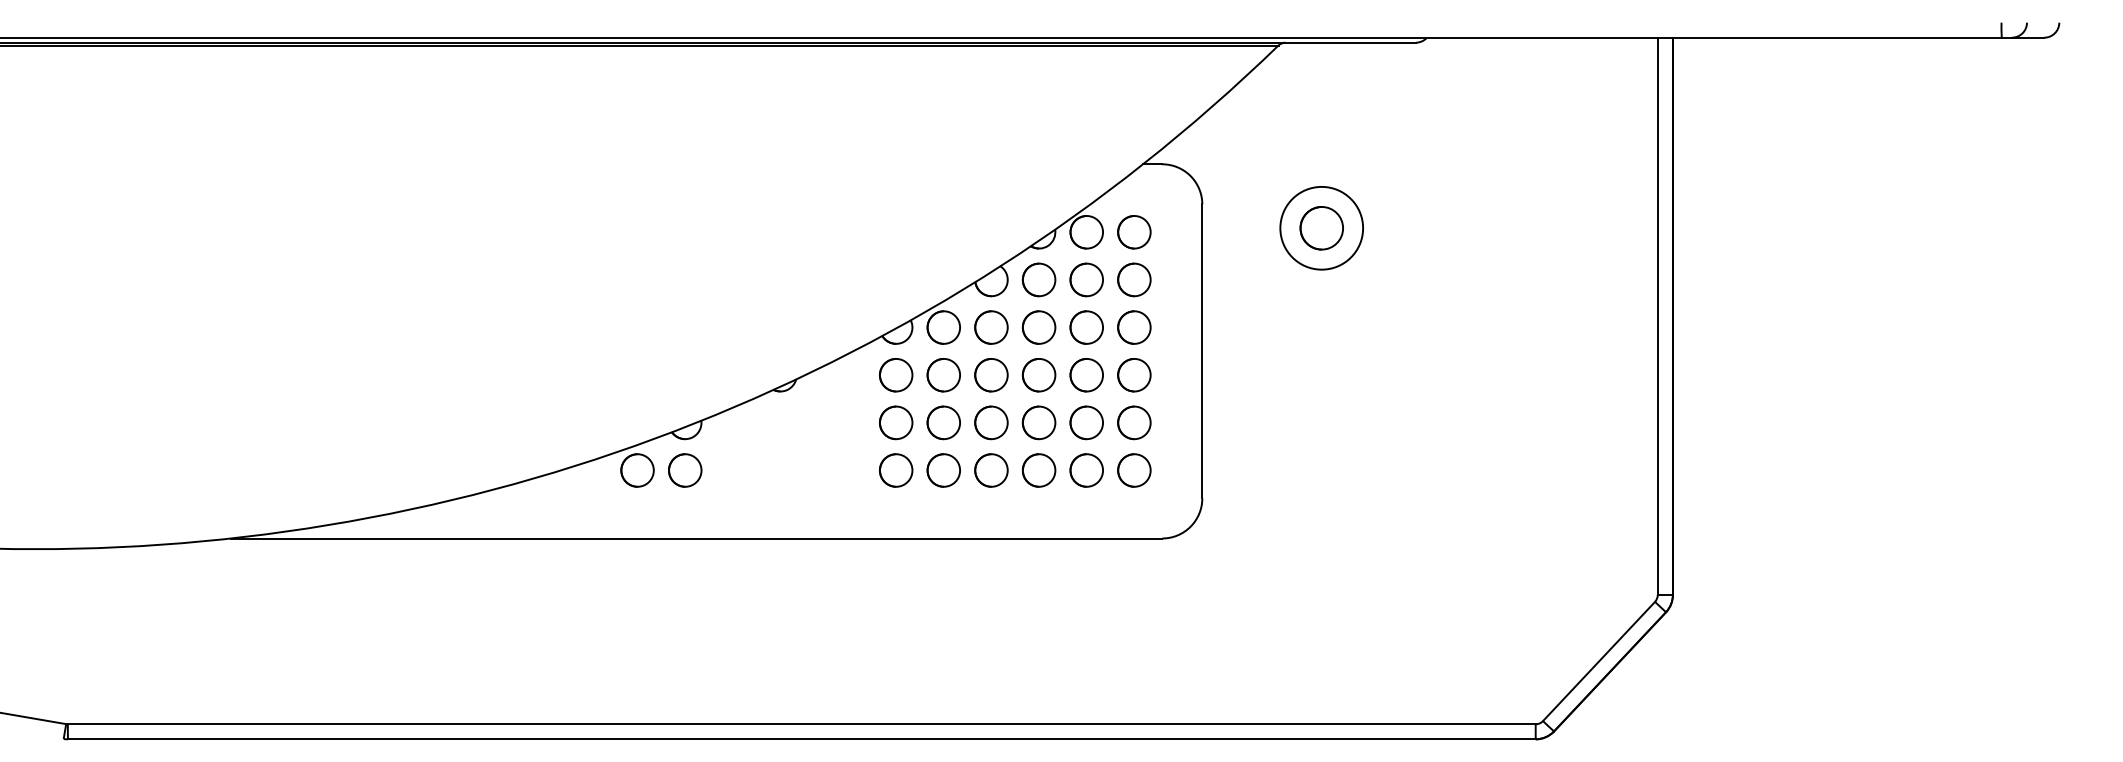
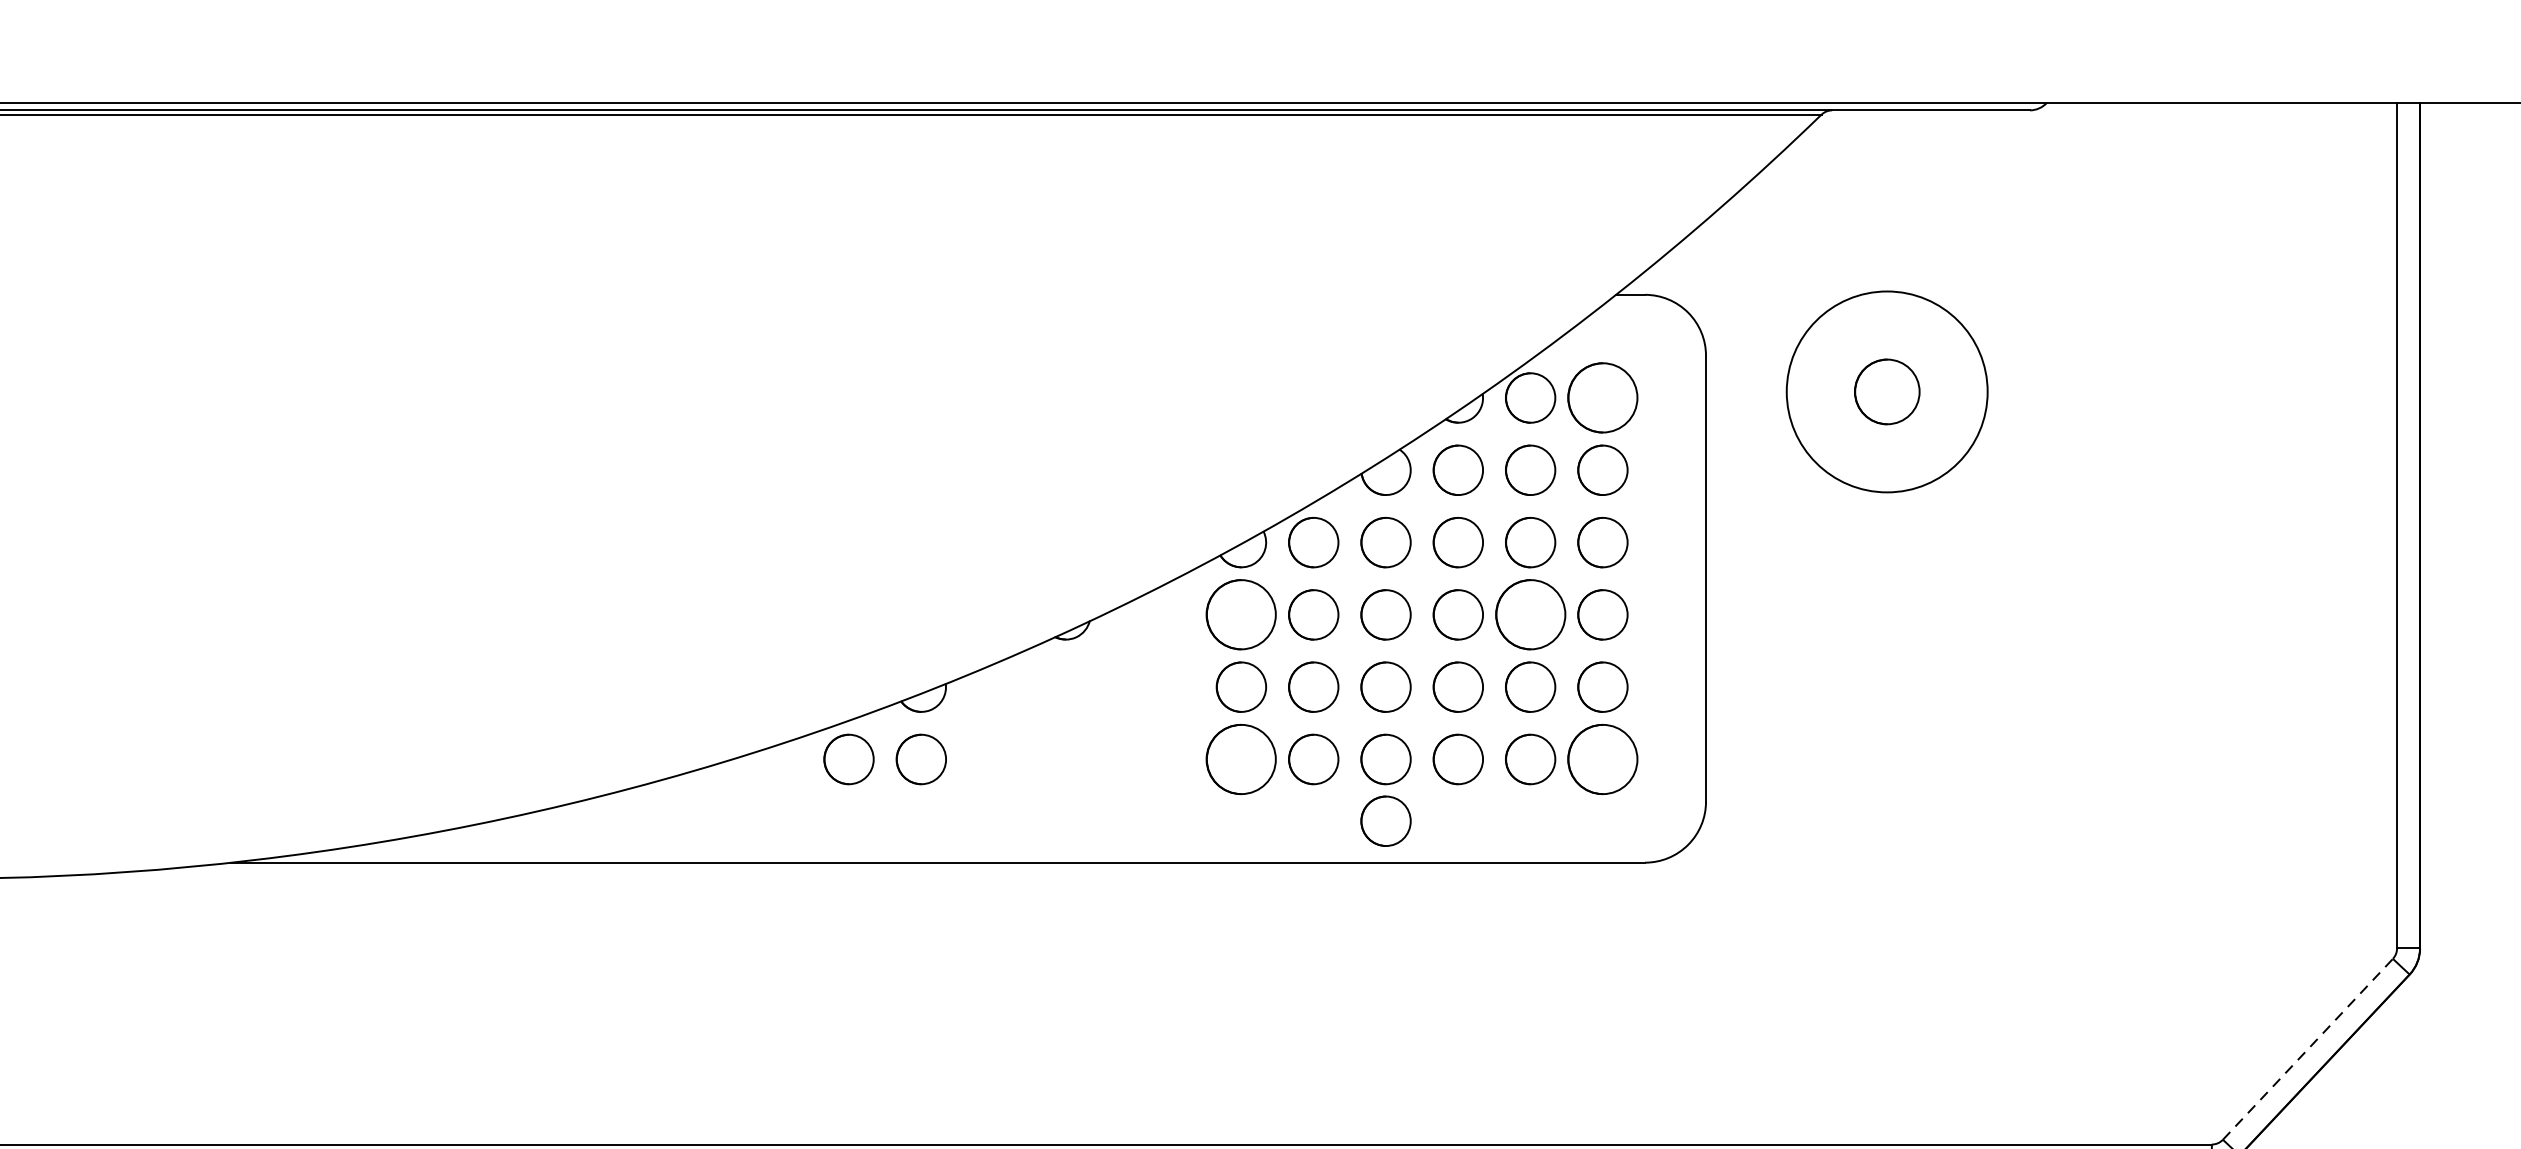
circle: (1321, 227) -> (1886, 390), size x1.6
circle: (1134, 232) -> (1603, 398), size x1.4
circle: (896, 375) -> (1241, 615), size x1.4
circle: (1086, 375) -> (1530, 615), size x1.4
circle: (896, 470) -> (1241, 759), size x1.4
circle: (1134, 470) -> (1603, 759), size x1.4
circle: (991, 511) -> (1386, 821), added
line: (1599, 661) -> (2308, 1049), solid -> dashed

